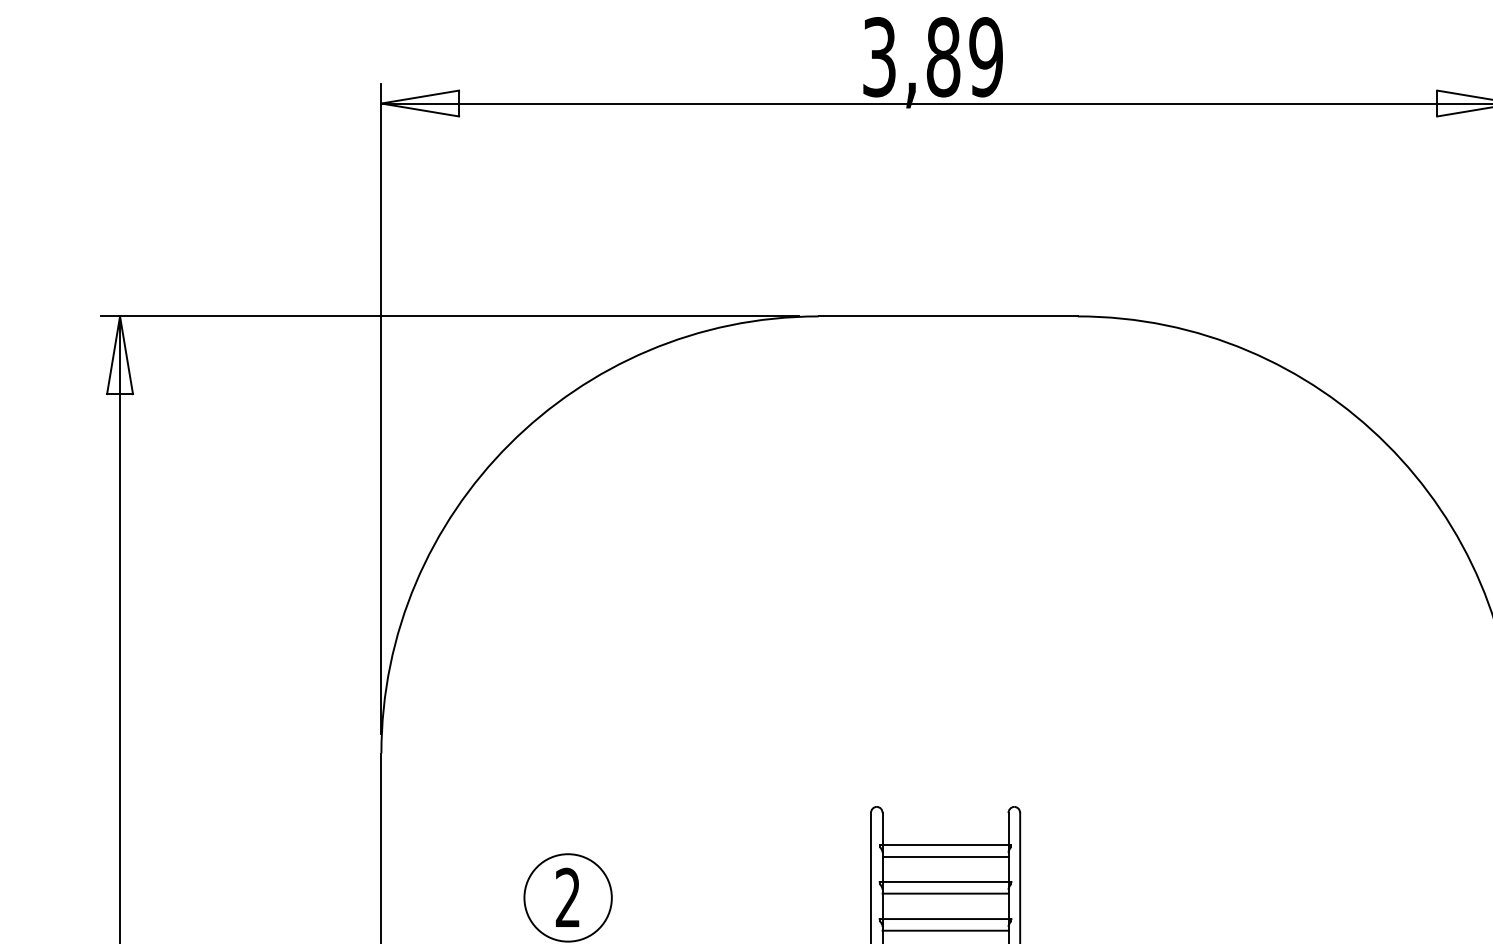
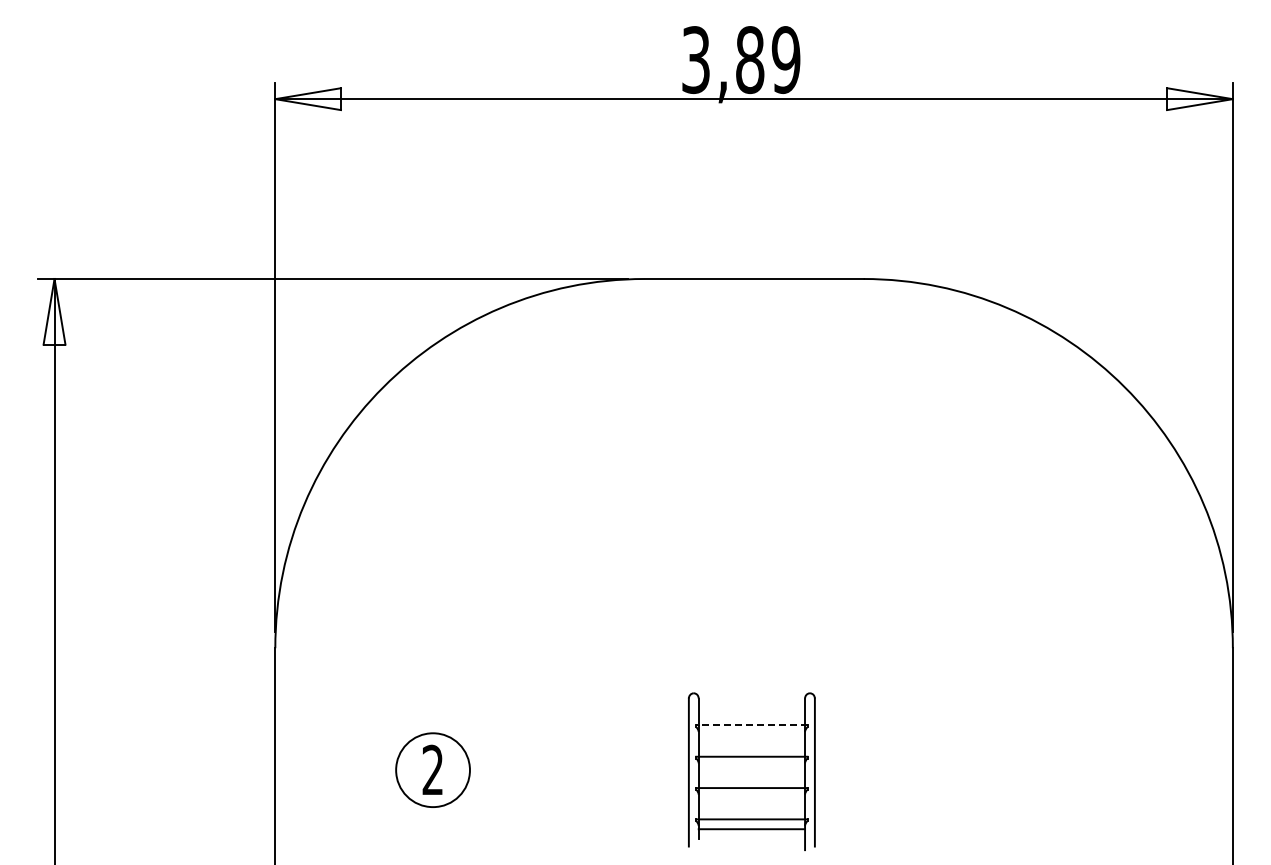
line: (945, 844) -> (751, 725), solid -> dashed
line: (945, 856) -> (751, 735), removed
line: (945, 893) -> (751, 766), removed
line: (945, 930) -> (751, 797), removed

